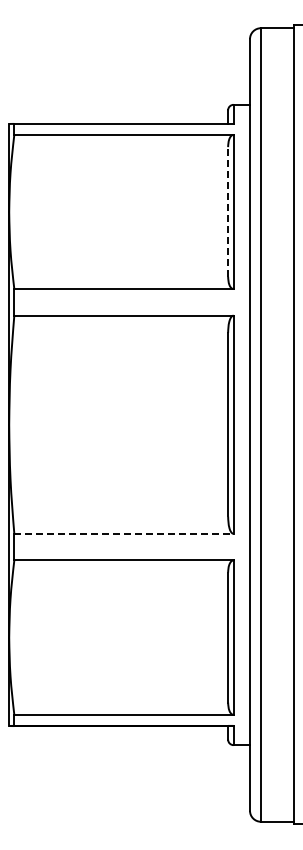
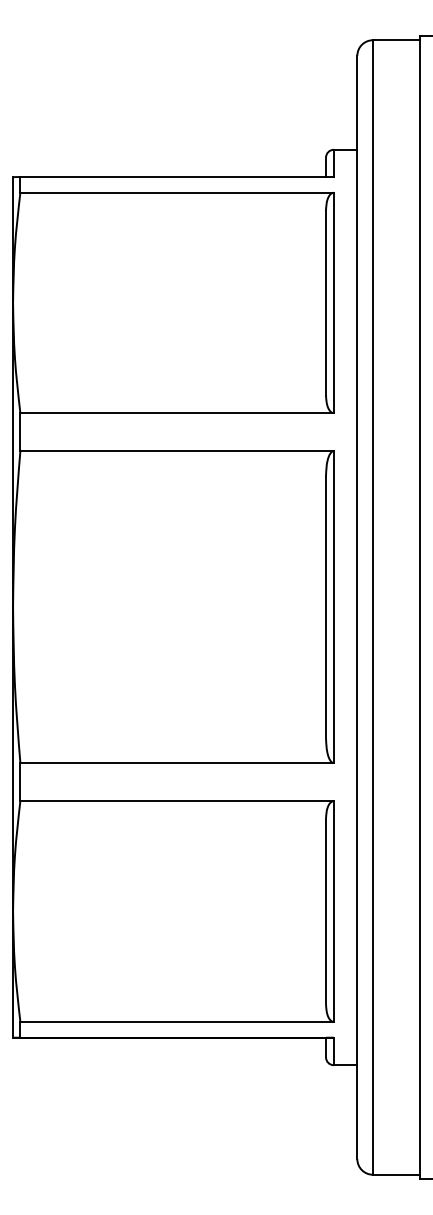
line: (228, 211) -> (326, 302), dashed -> solid
line: (123, 533) -> (176, 762), dashed -> solid

